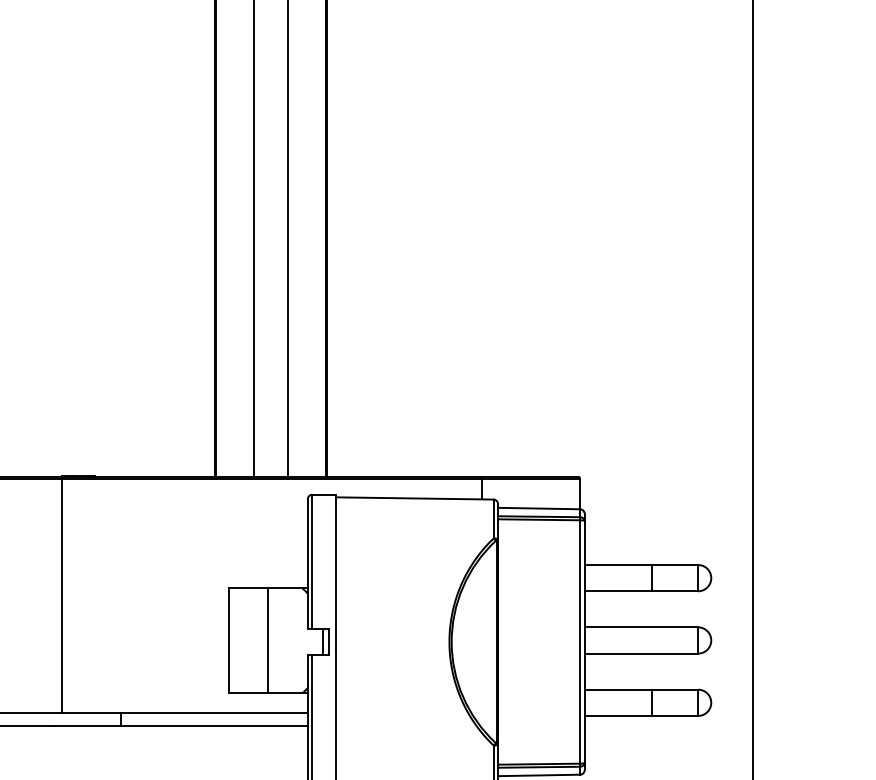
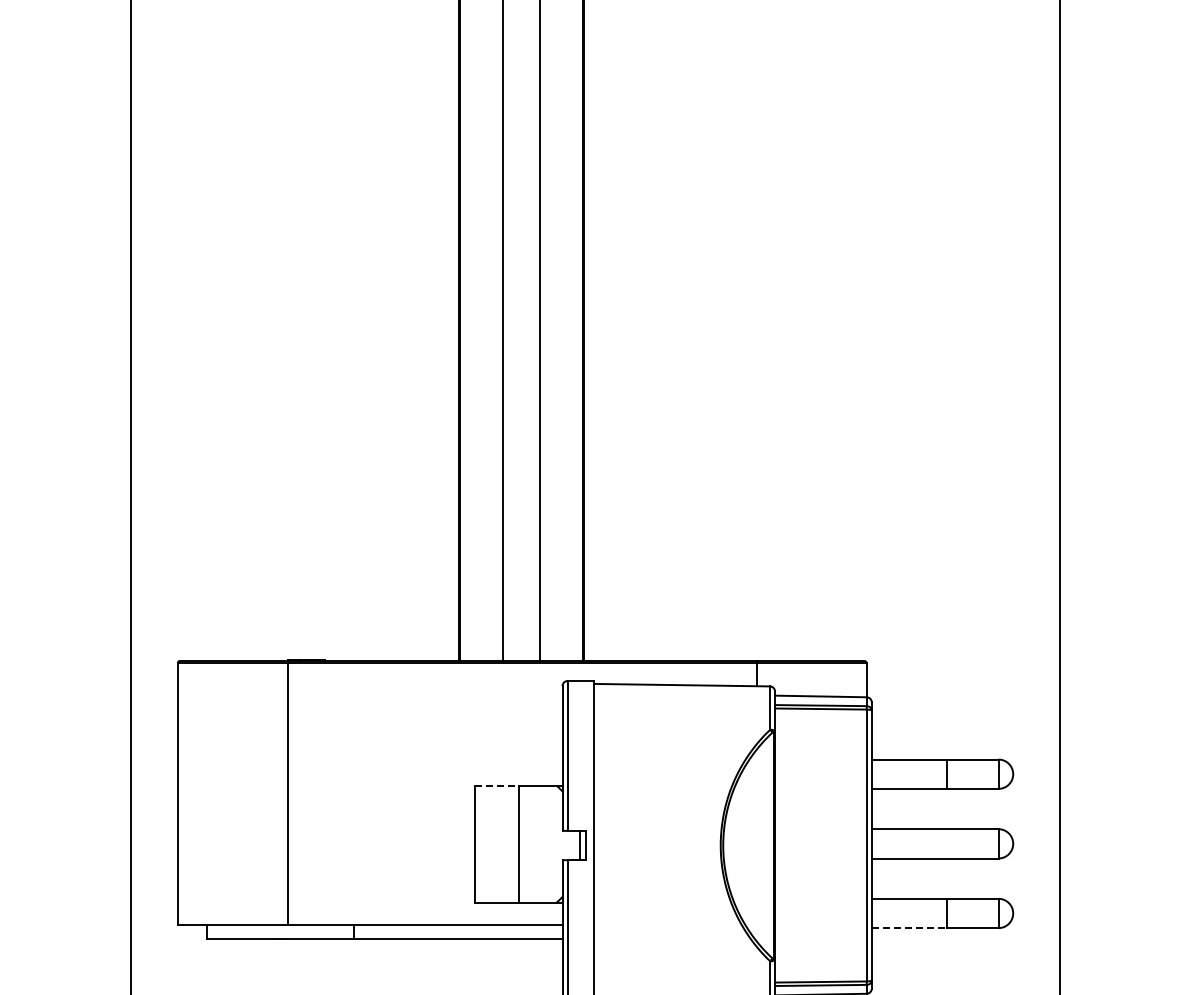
line: (248, 588) -> (496, 785), solid -> dashed
line: (618, 716) -> (909, 928), solid -> dashed

